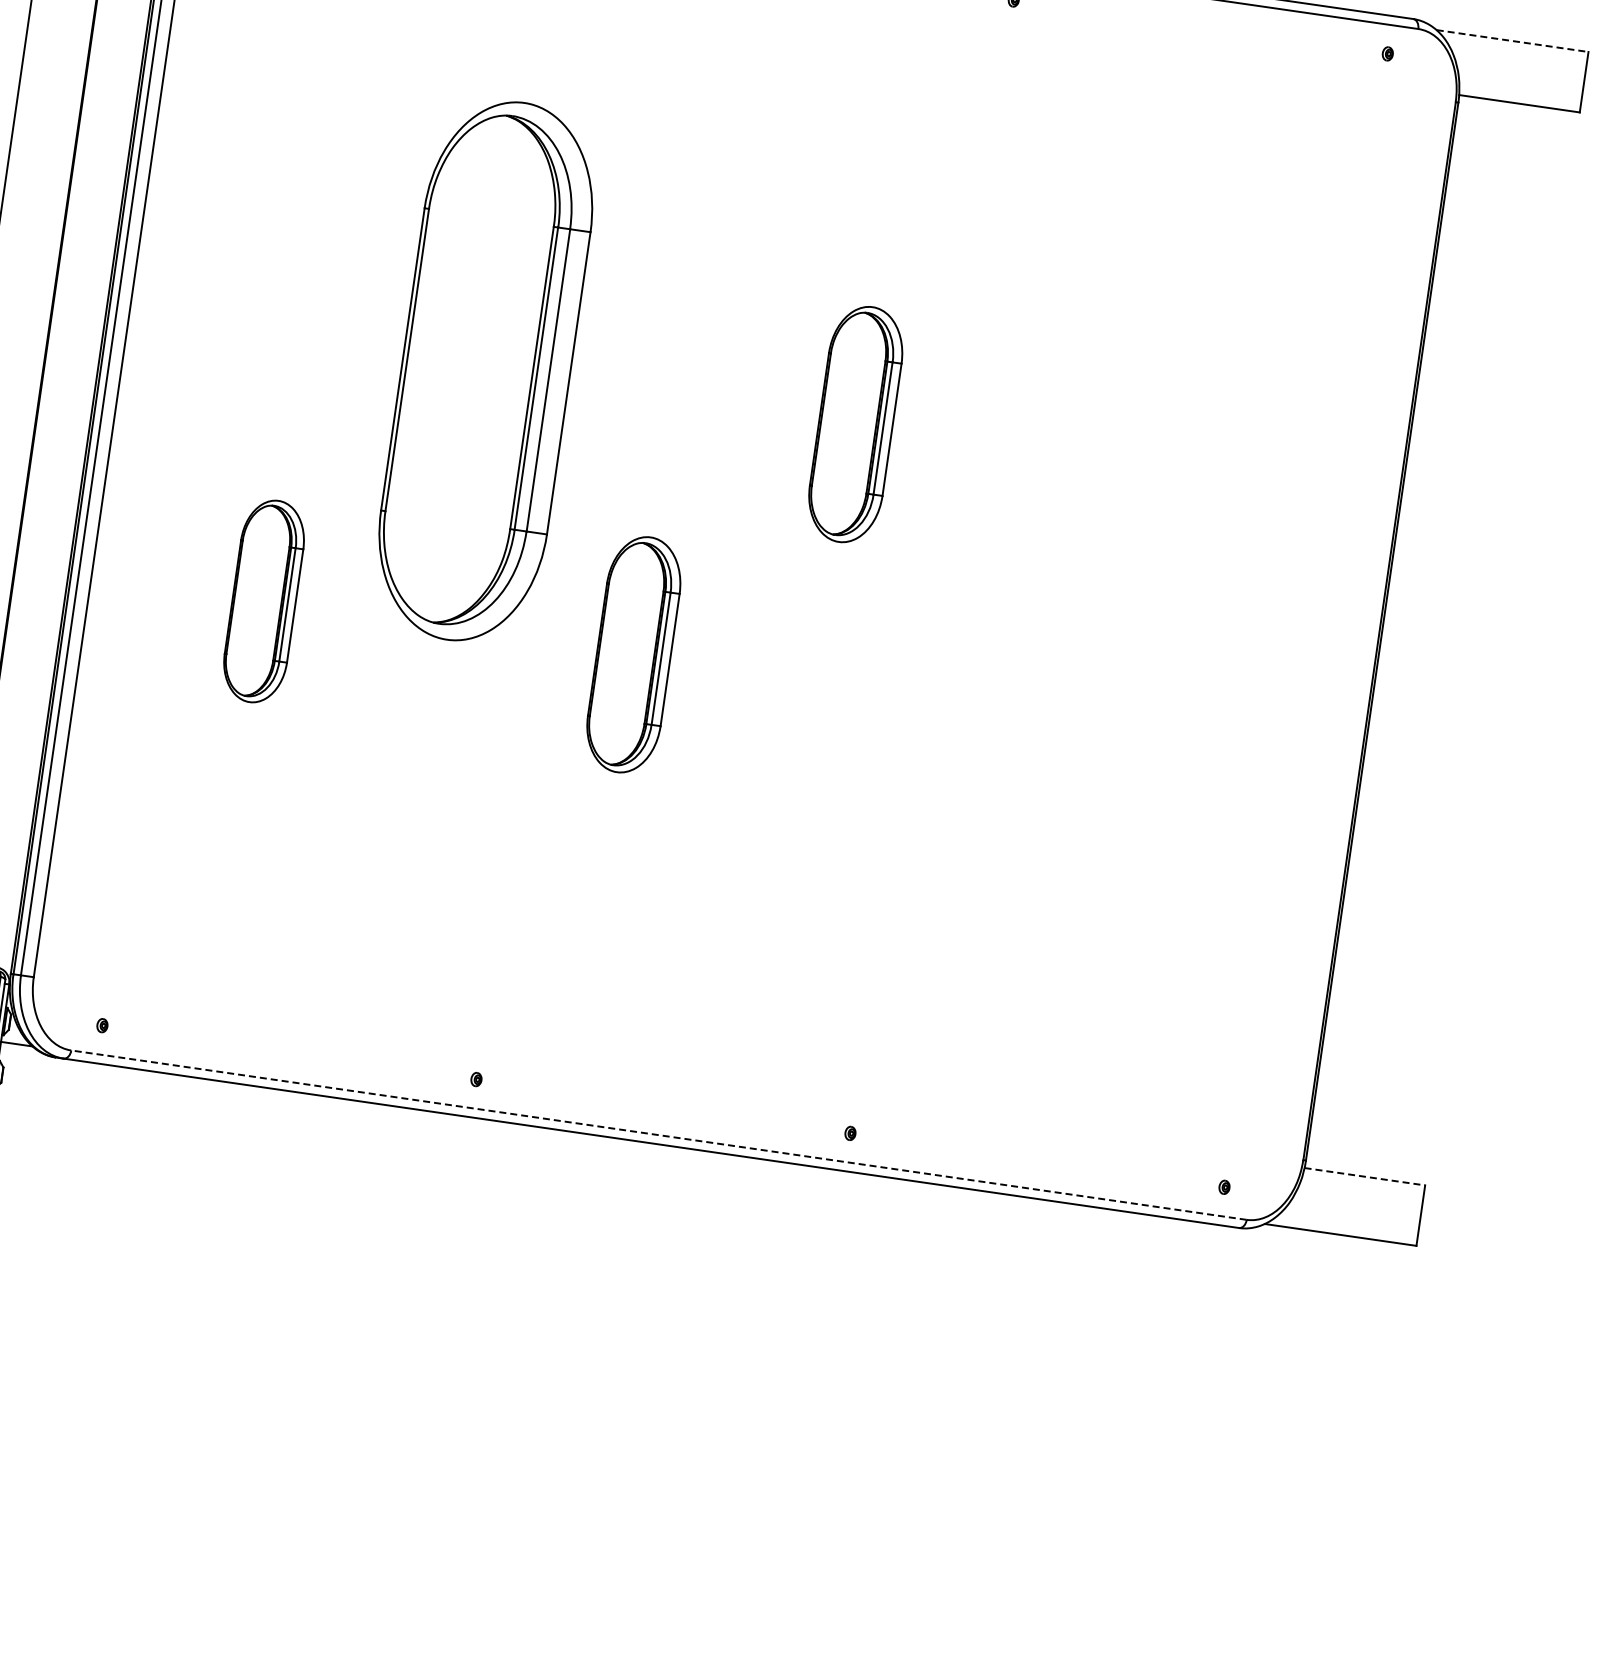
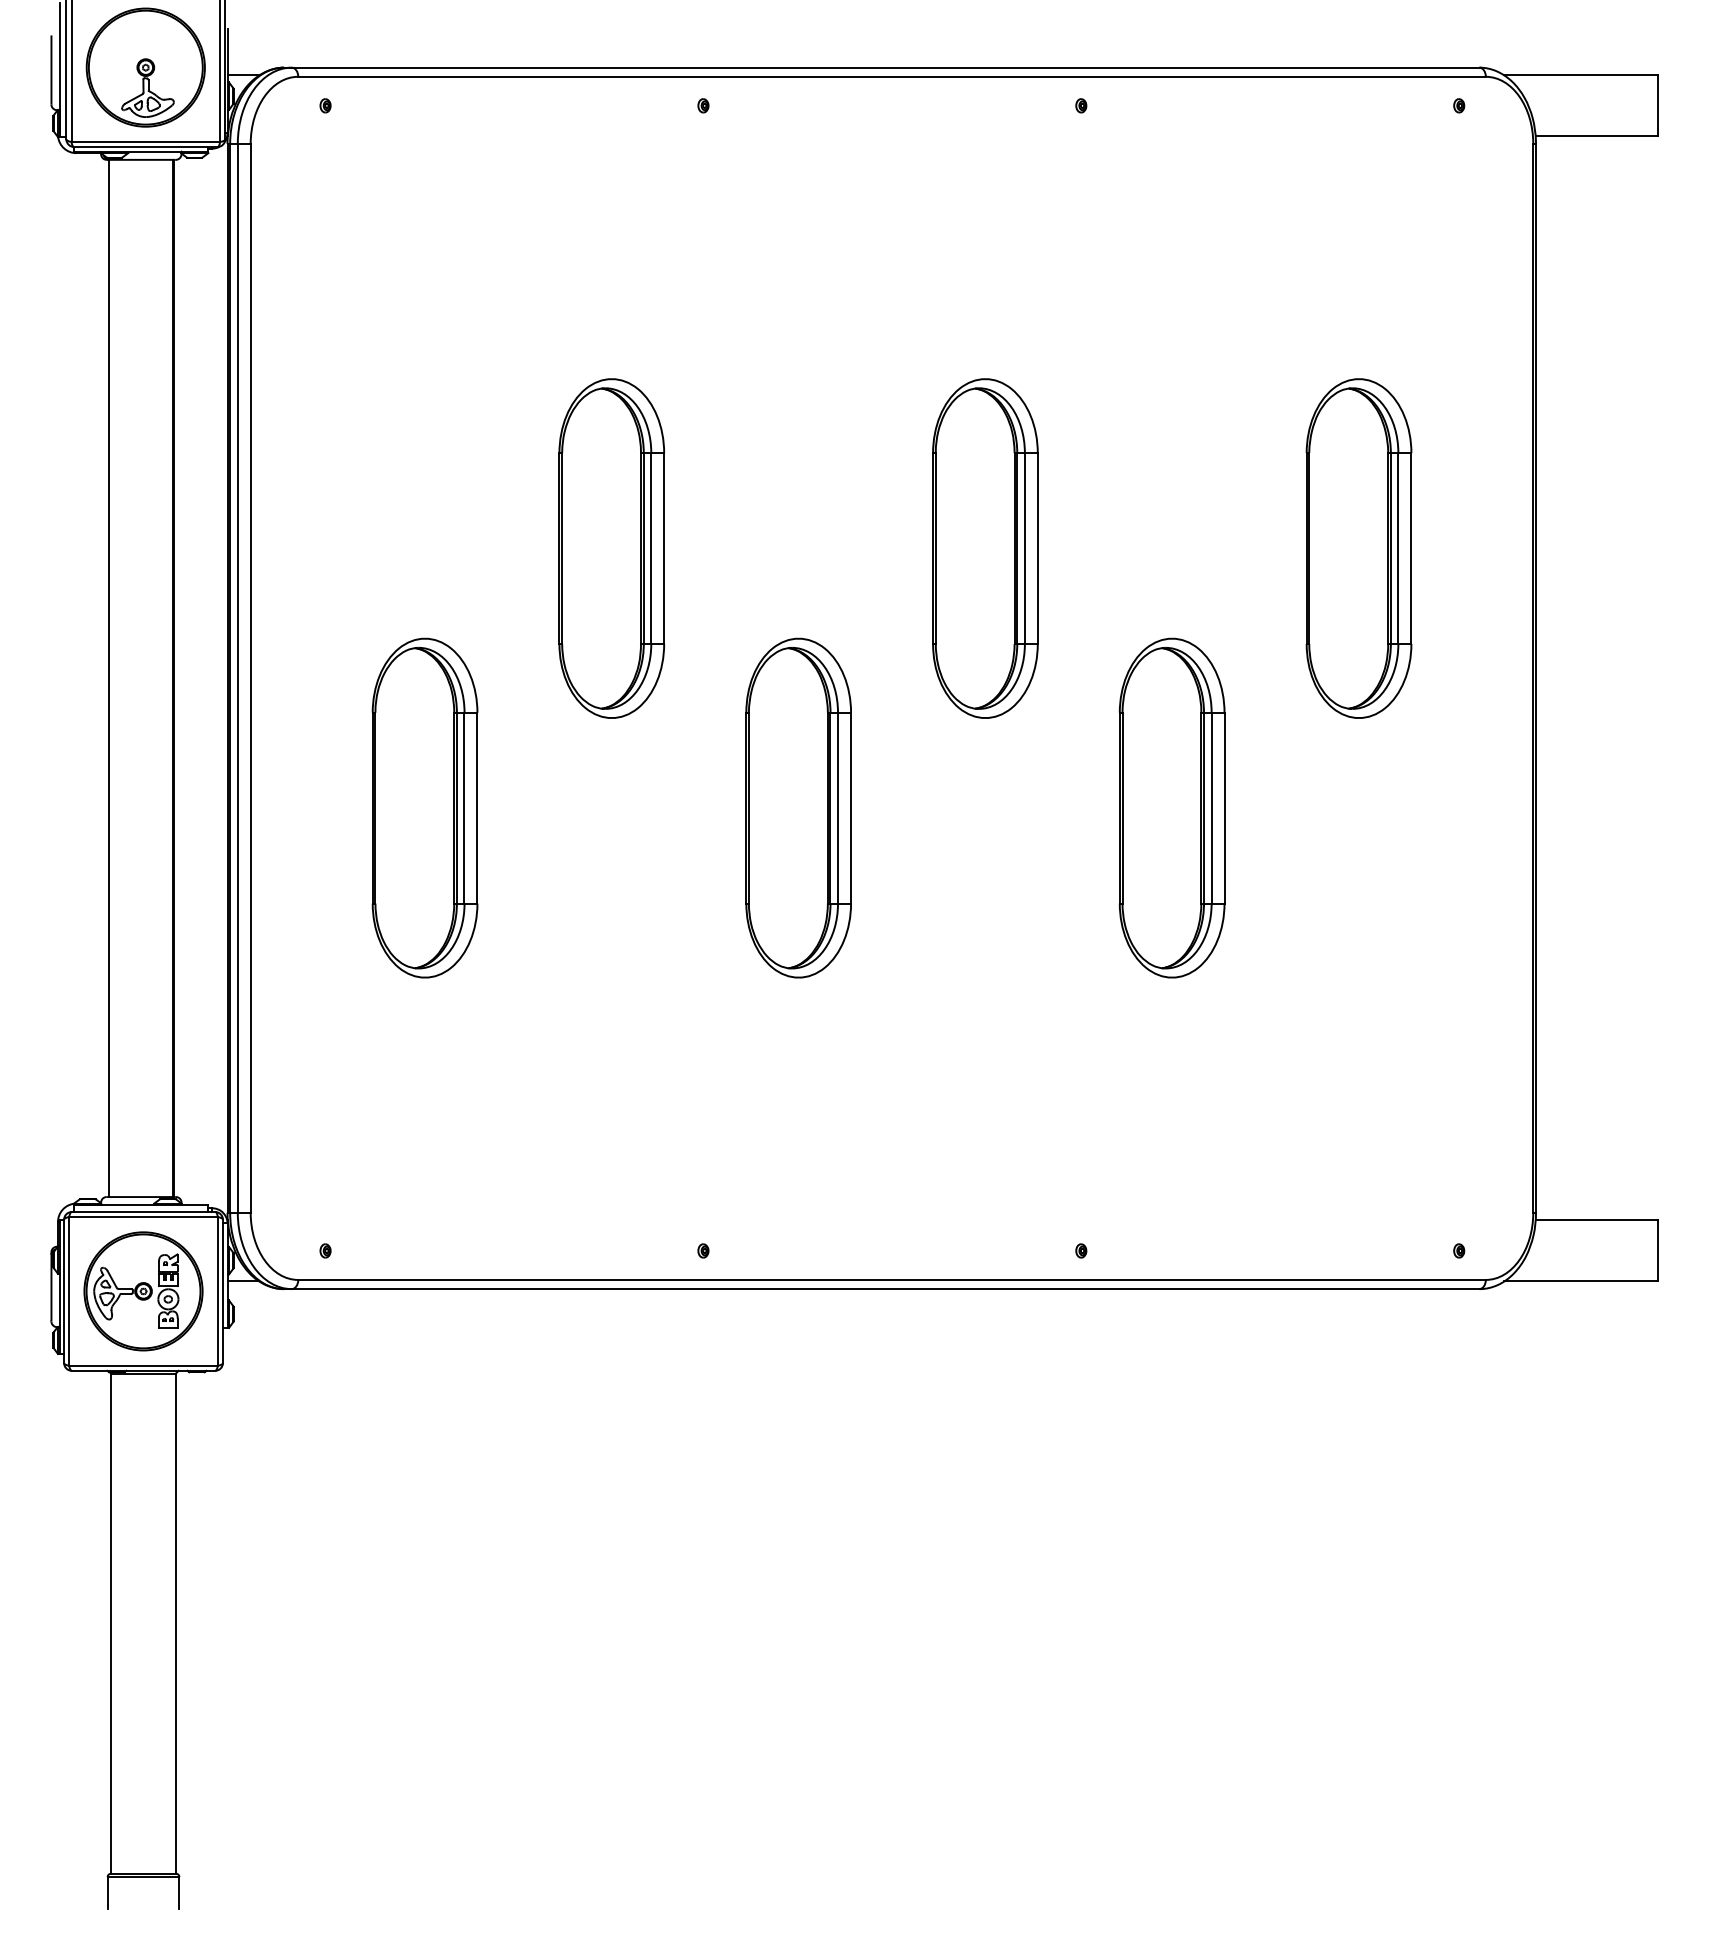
line: (1512, 41) -> (1580, 75), dashed -> solid
part: (485, 371) -> (611, 548), size x0.62
part: (855, 424) -> (985, 548), size x1.43
part: (1225, 477) -> (1358, 548), added
part: (263, 600) -> (424, 807), size x1.67
part: (633, 654) -> (798, 807), size x1.43
part: (1002, 707) -> (1171, 807), added
line: (658, 1134) -> (891, 1279), dashed -> solid
line: (1364, 1176) -> (1596, 1220), dashed -> solid

